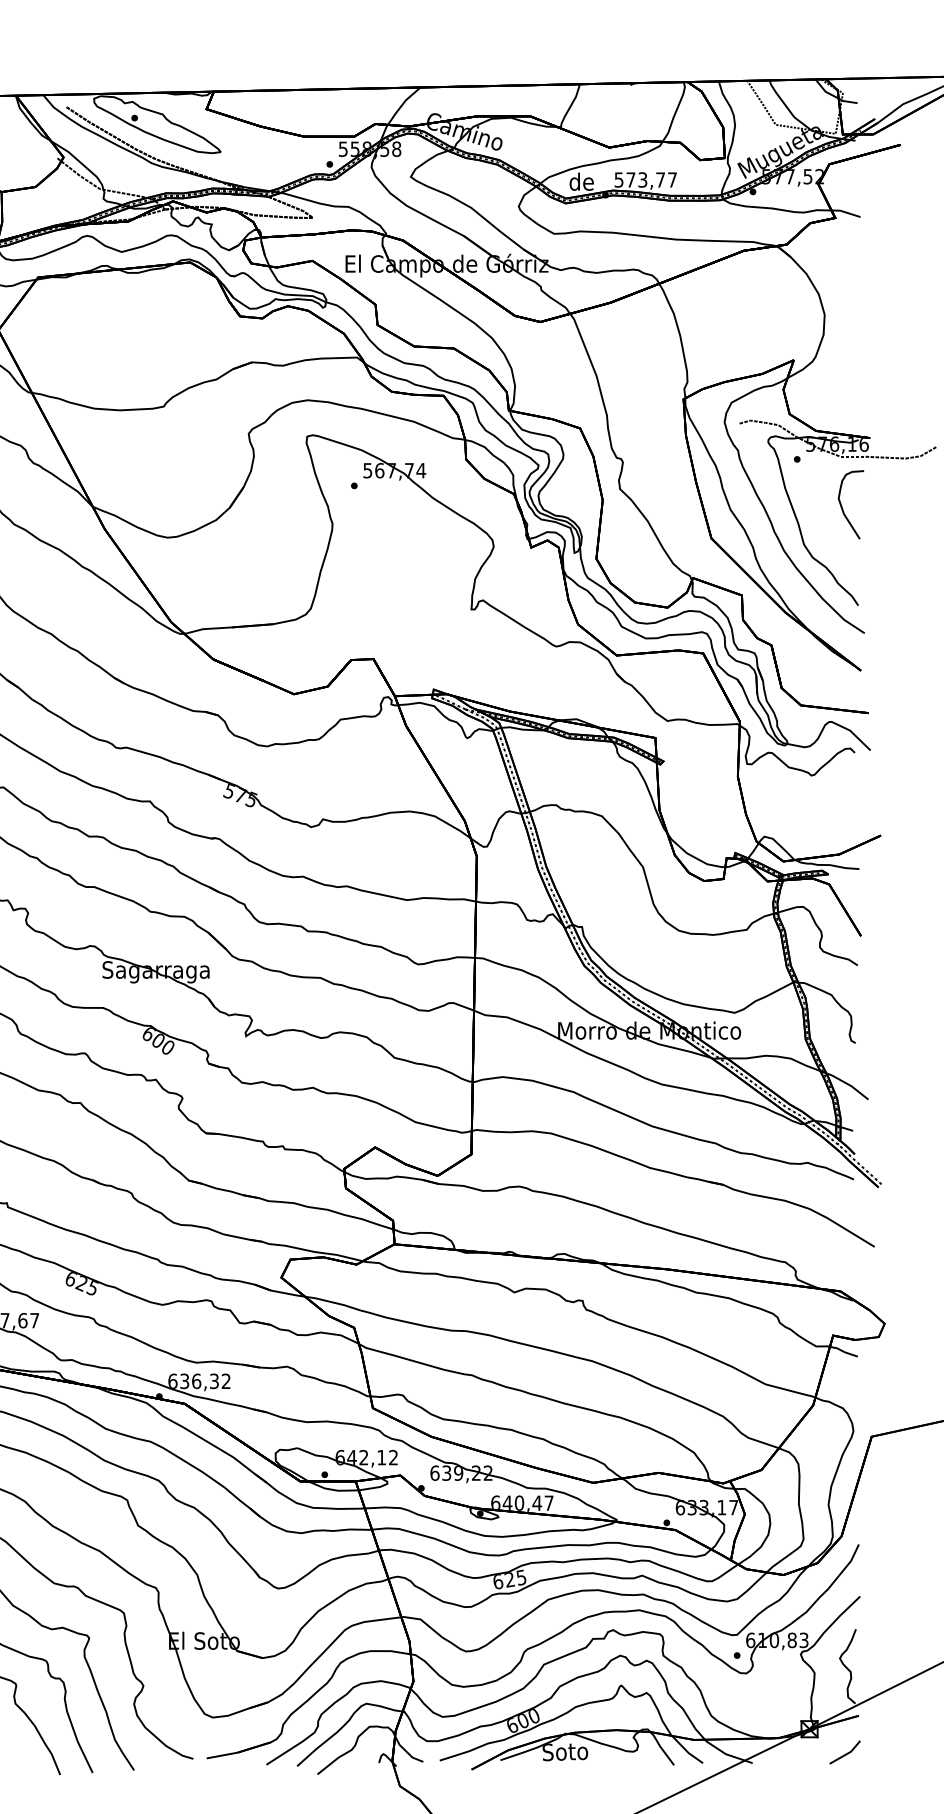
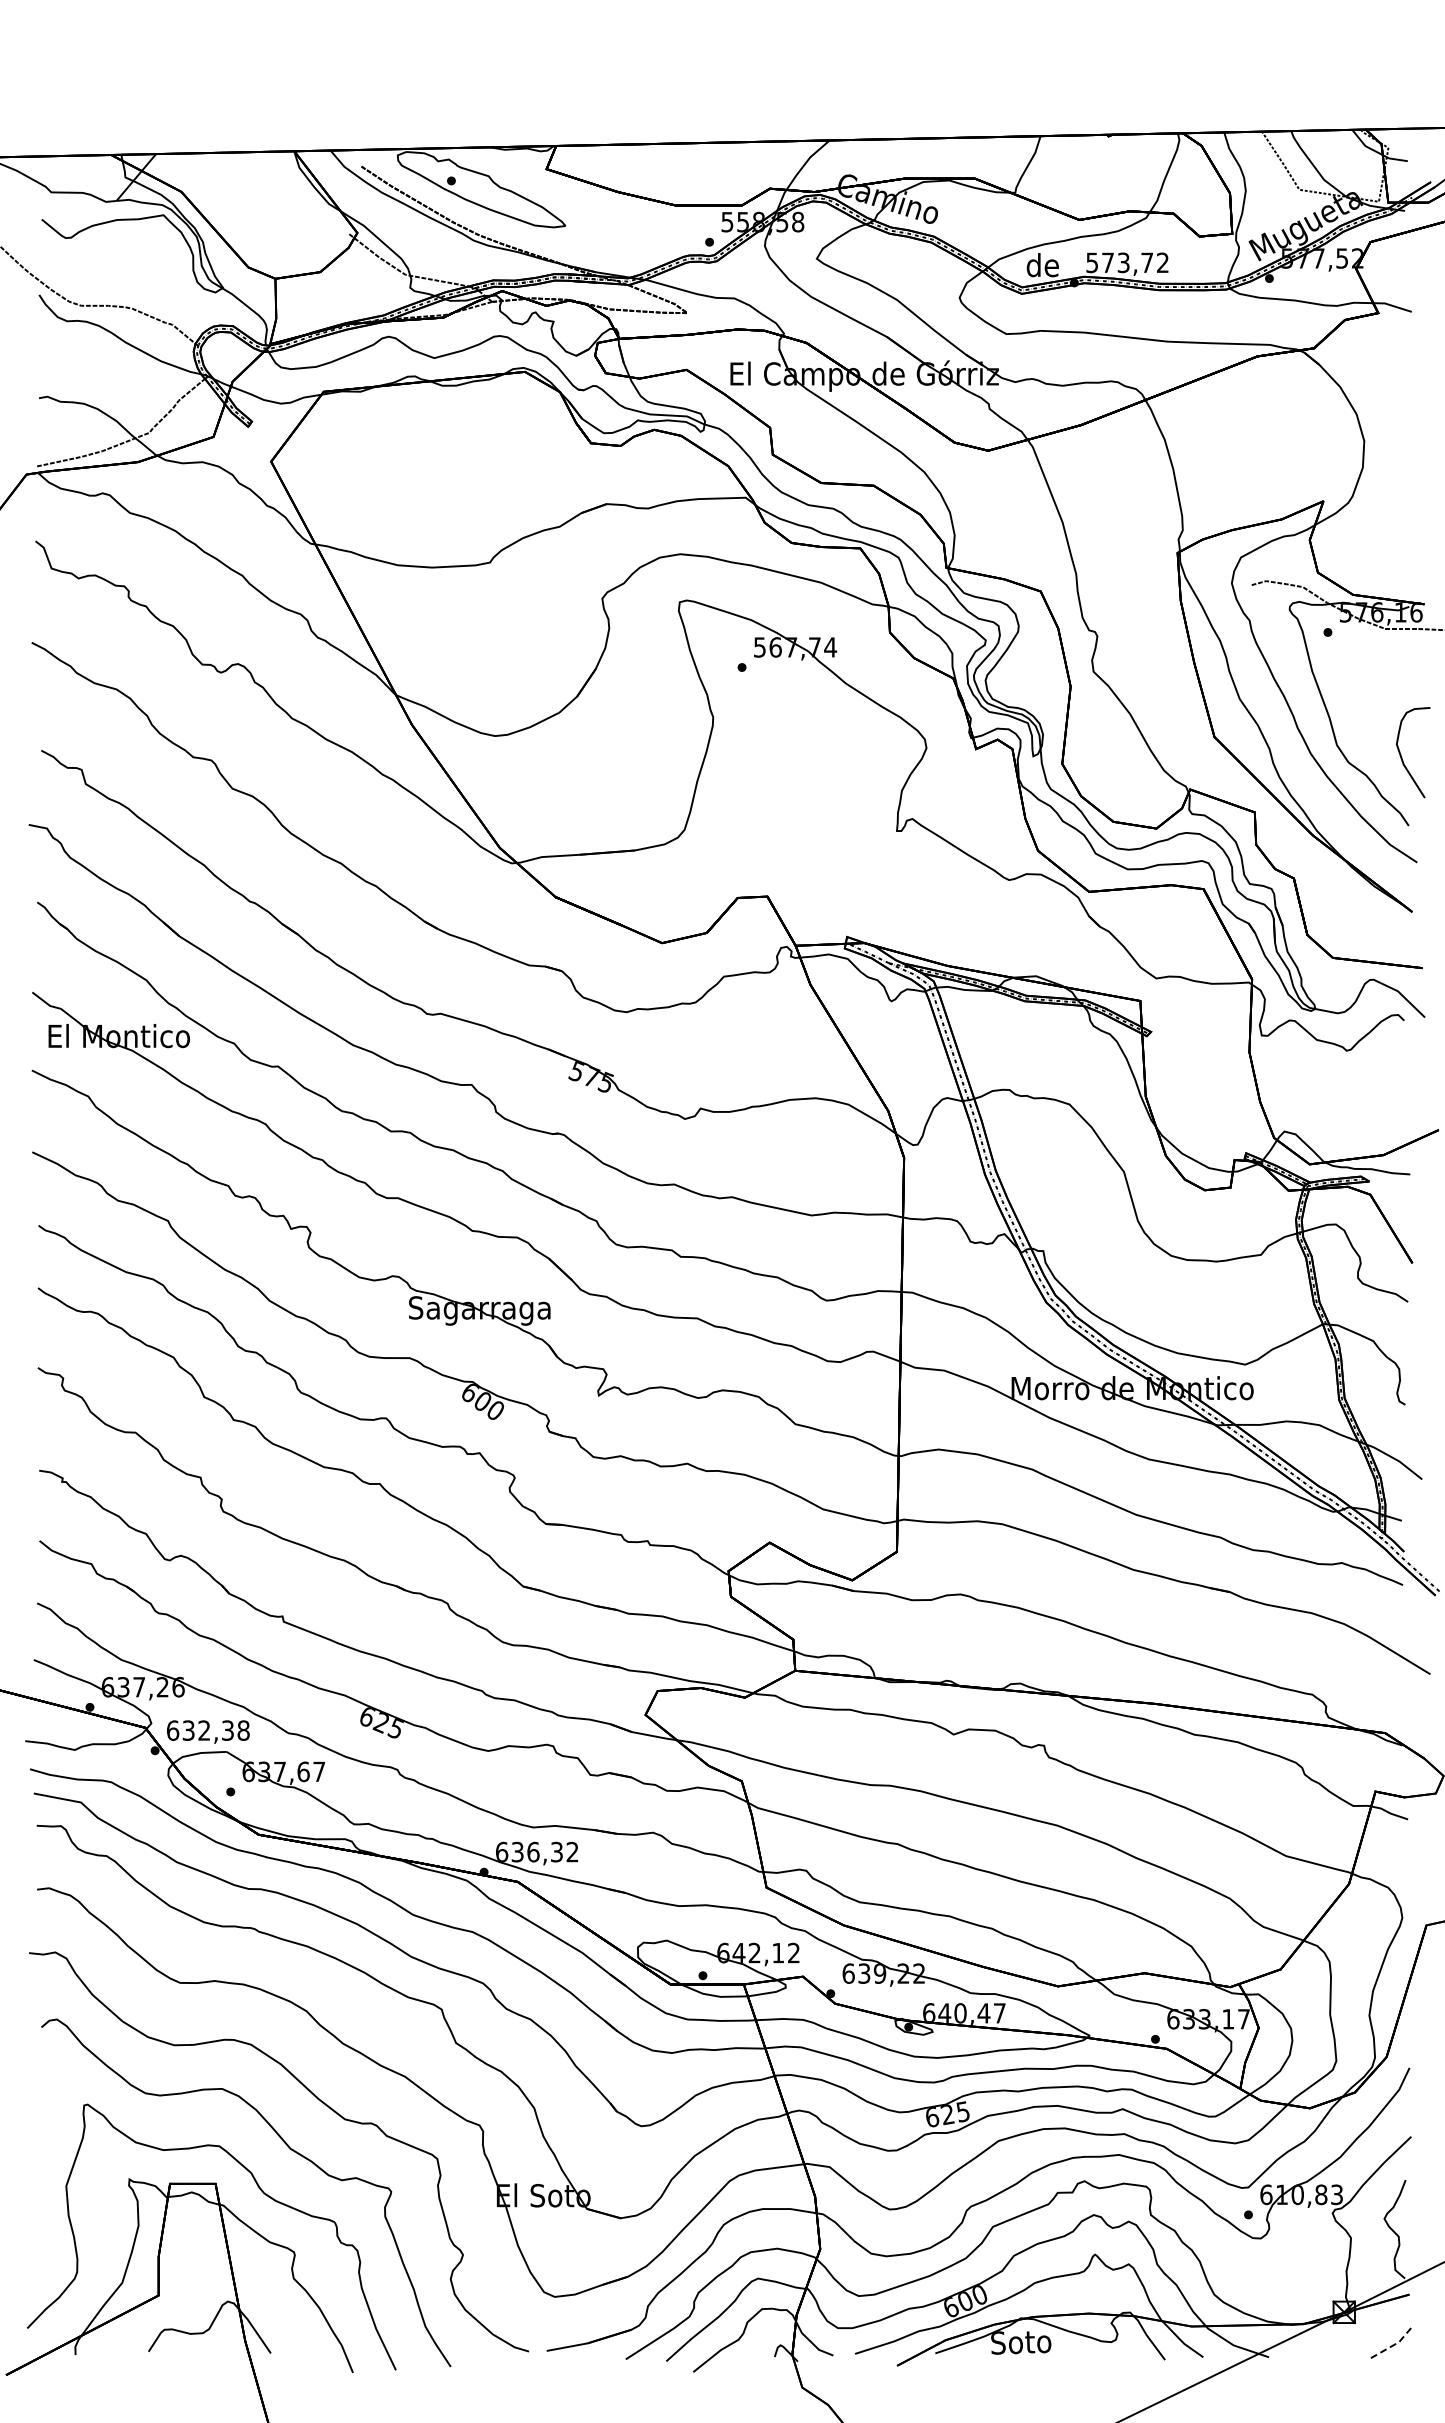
text: (672, 179) -> (1162, 262), 573,77 -> 573,72
curve: (842, 508) -> (1402, 757), moved
line: (847, 1754) -> (1394, 2345), solid -> dashed

